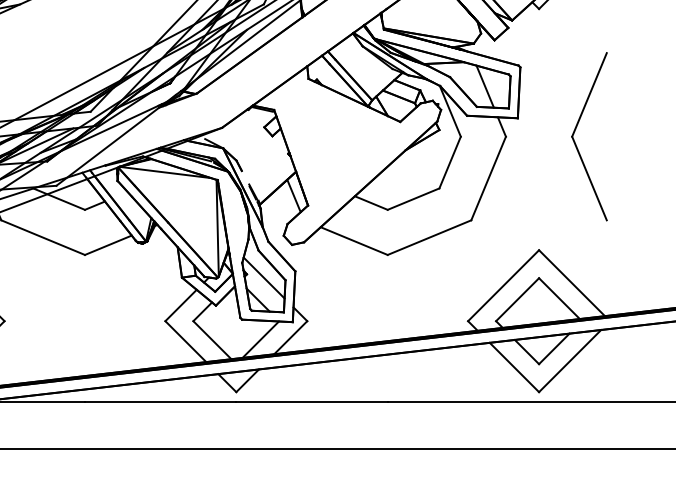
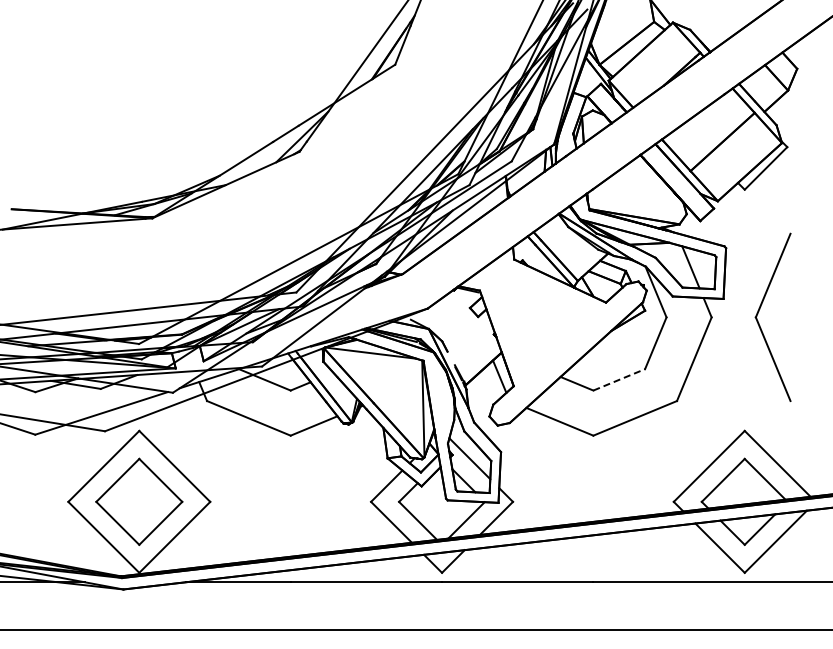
part: (576, 128) -> (760, 309), moved
line: (413, 198) -> (619, 379), solid -> dashed

